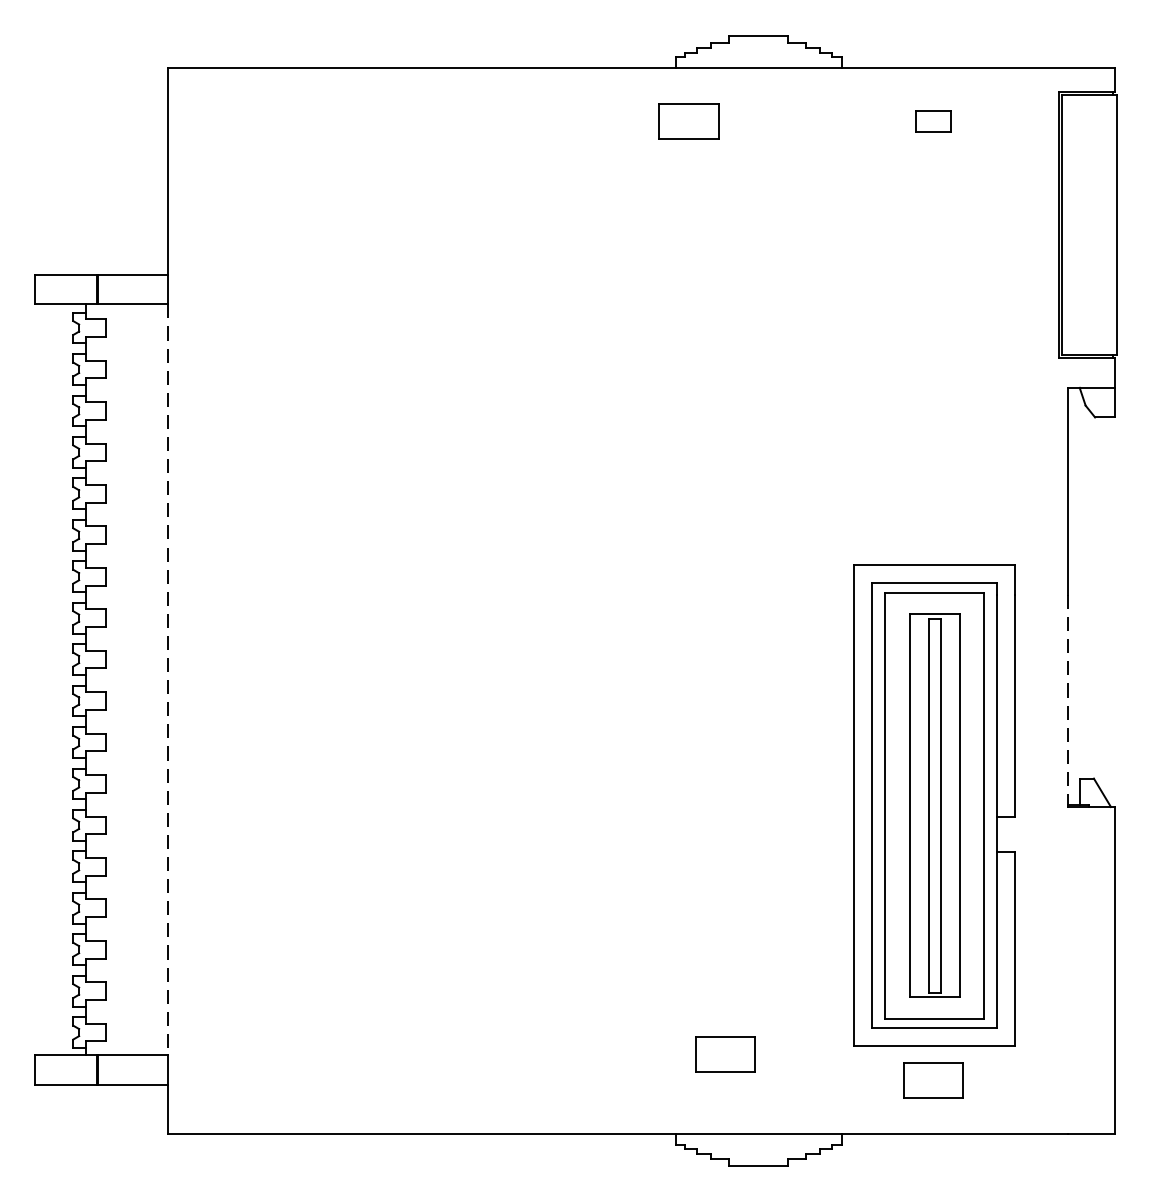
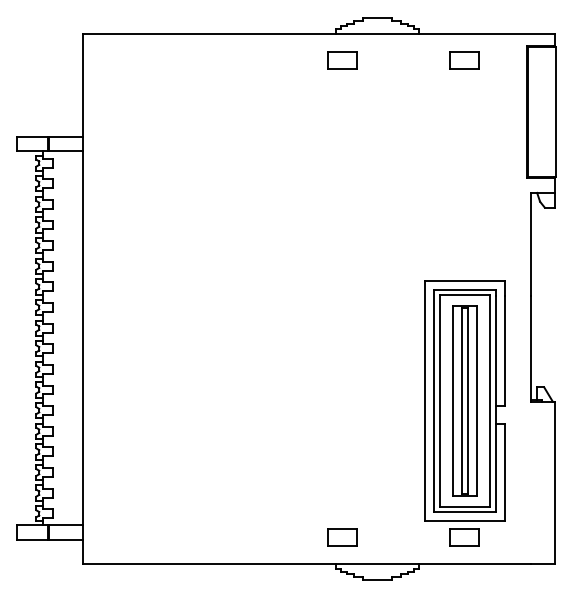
part: (933, 121) -> (464, 60), size x1.67
line: (168, 680) -> (83, 338), dashed -> solid
line: (1068, 700) -> (531, 348), dashed -> solid
part: (724, 1054) -> (342, 537), moved

